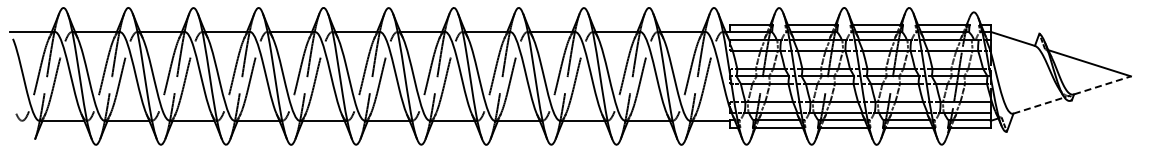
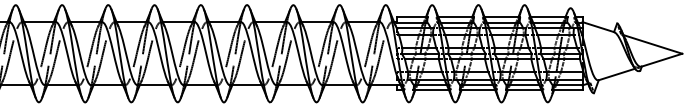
line: (1102, 85) -> (662, 60), dashed -> solid
line: (1038, 105) -> (616, 74), dashed -> solid

